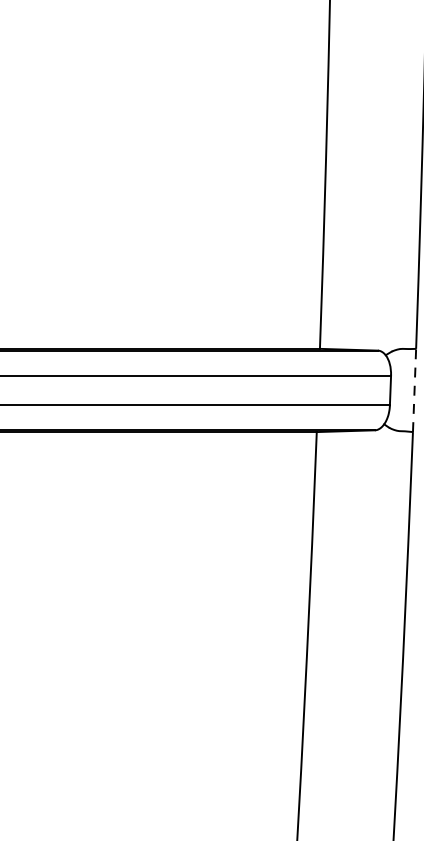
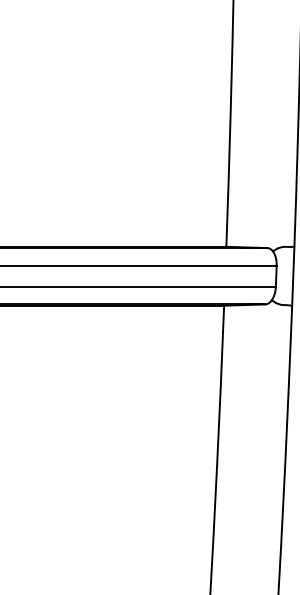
line: (414, 389) -> (293, 275), dashed -> solid

